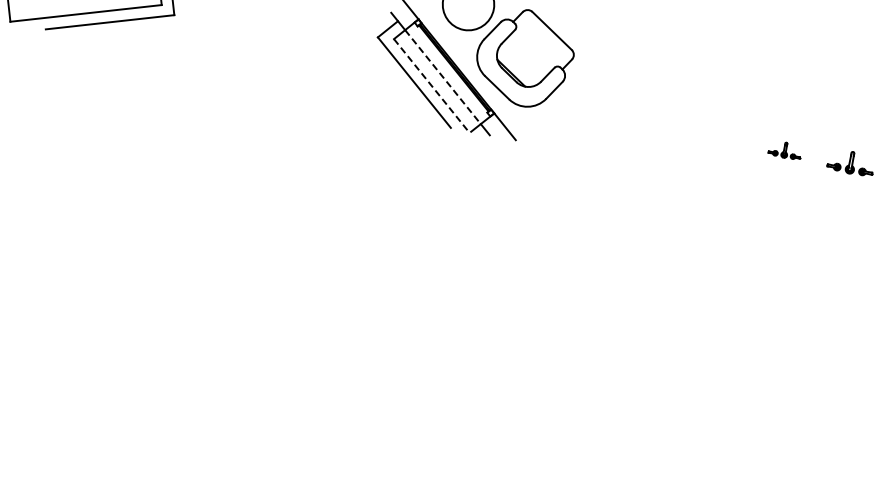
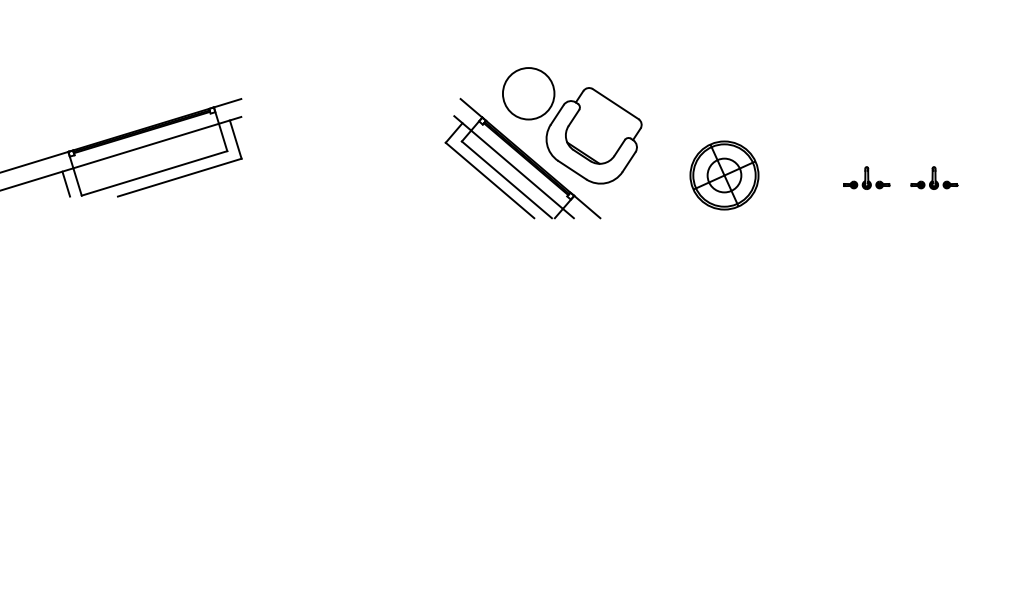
line: (443, 77) -> (517, 170), dashed -> solid
line: (431, 85) -> (507, 180), dashed -> solid
part: (645, 121) -> (724, 175), added
part: (784, 149) -> (866, 177), size x1.43

